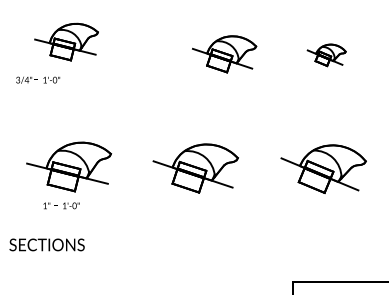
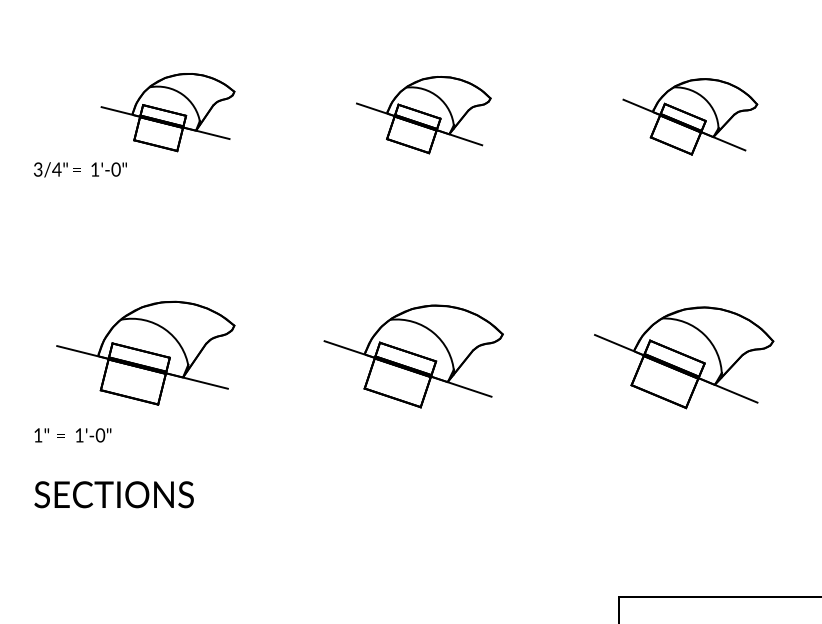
part: (66, 41) -> (167, 111), moved
part: (224, 54) -> (423, 115), moved
part: (326, 55) -> (690, 117), size x1.67
text: (61, 205) -> (72, 434), moved
text: (46, 244) -> (112, 493), moved

